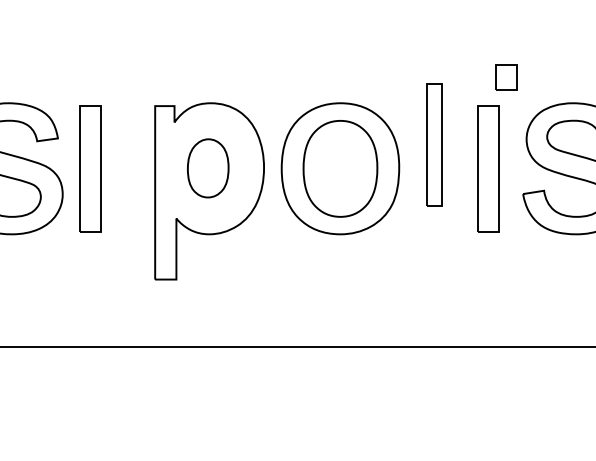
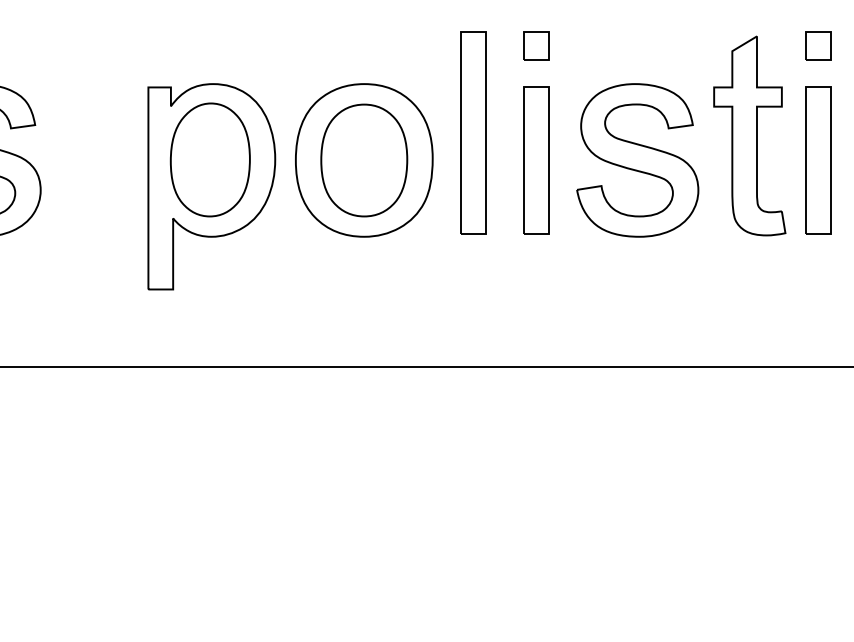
part: (506, 76) -> (536, 45), moved
part: (434, 144) -> (473, 132), size x1.43
part: (207, 167) -> (209, 159), size x1.67
part: (90, 168) -> (72, 160), removed

